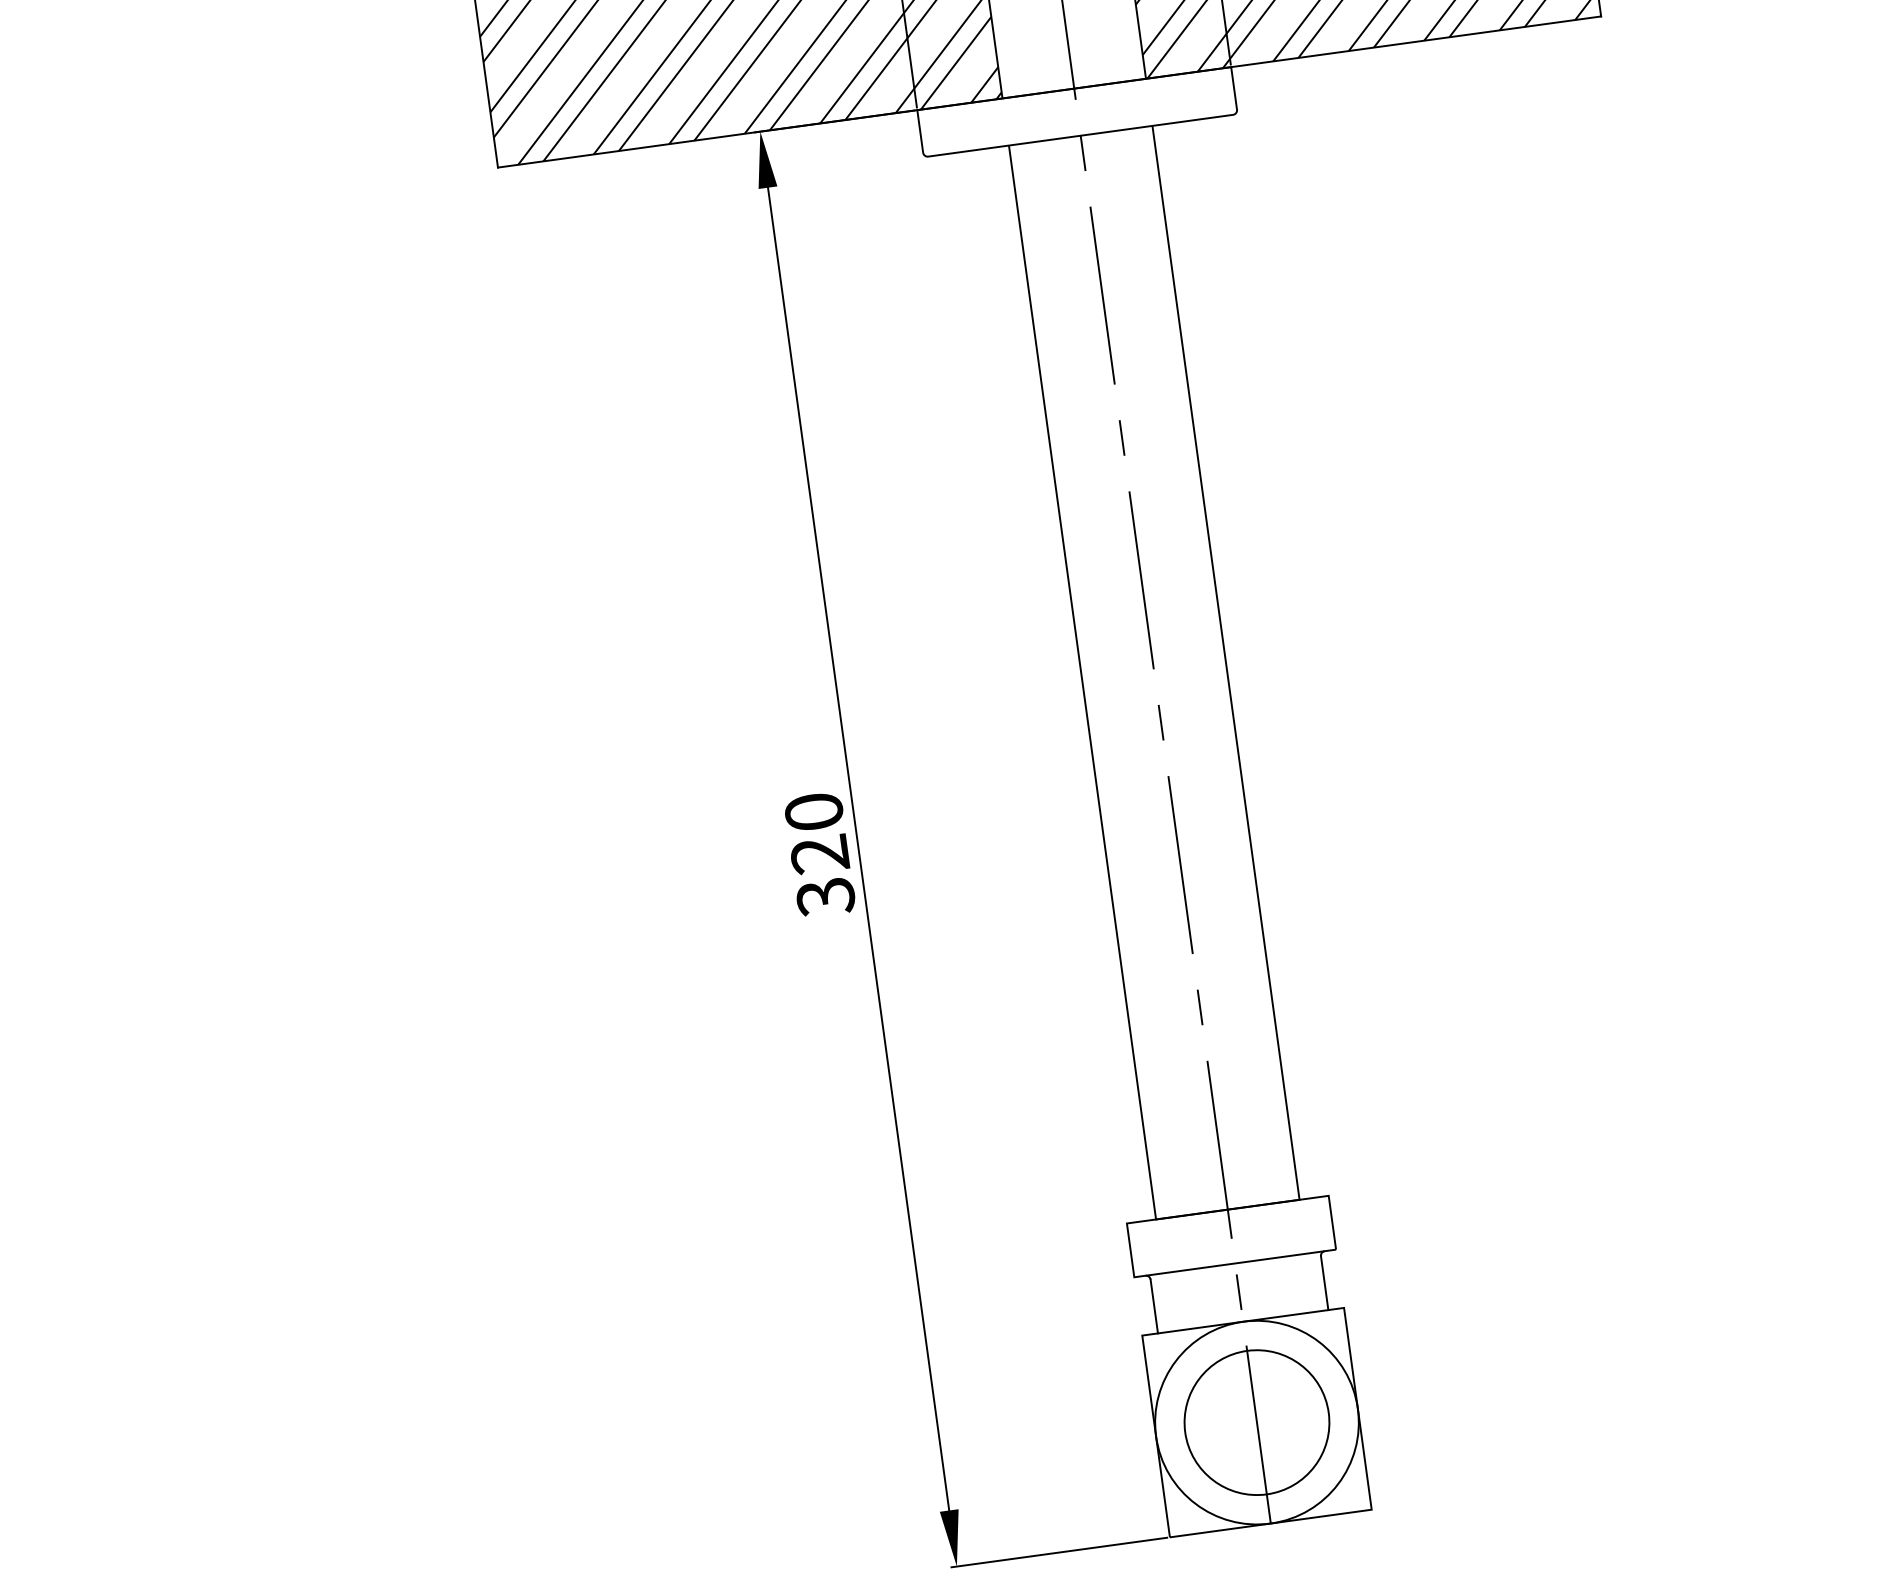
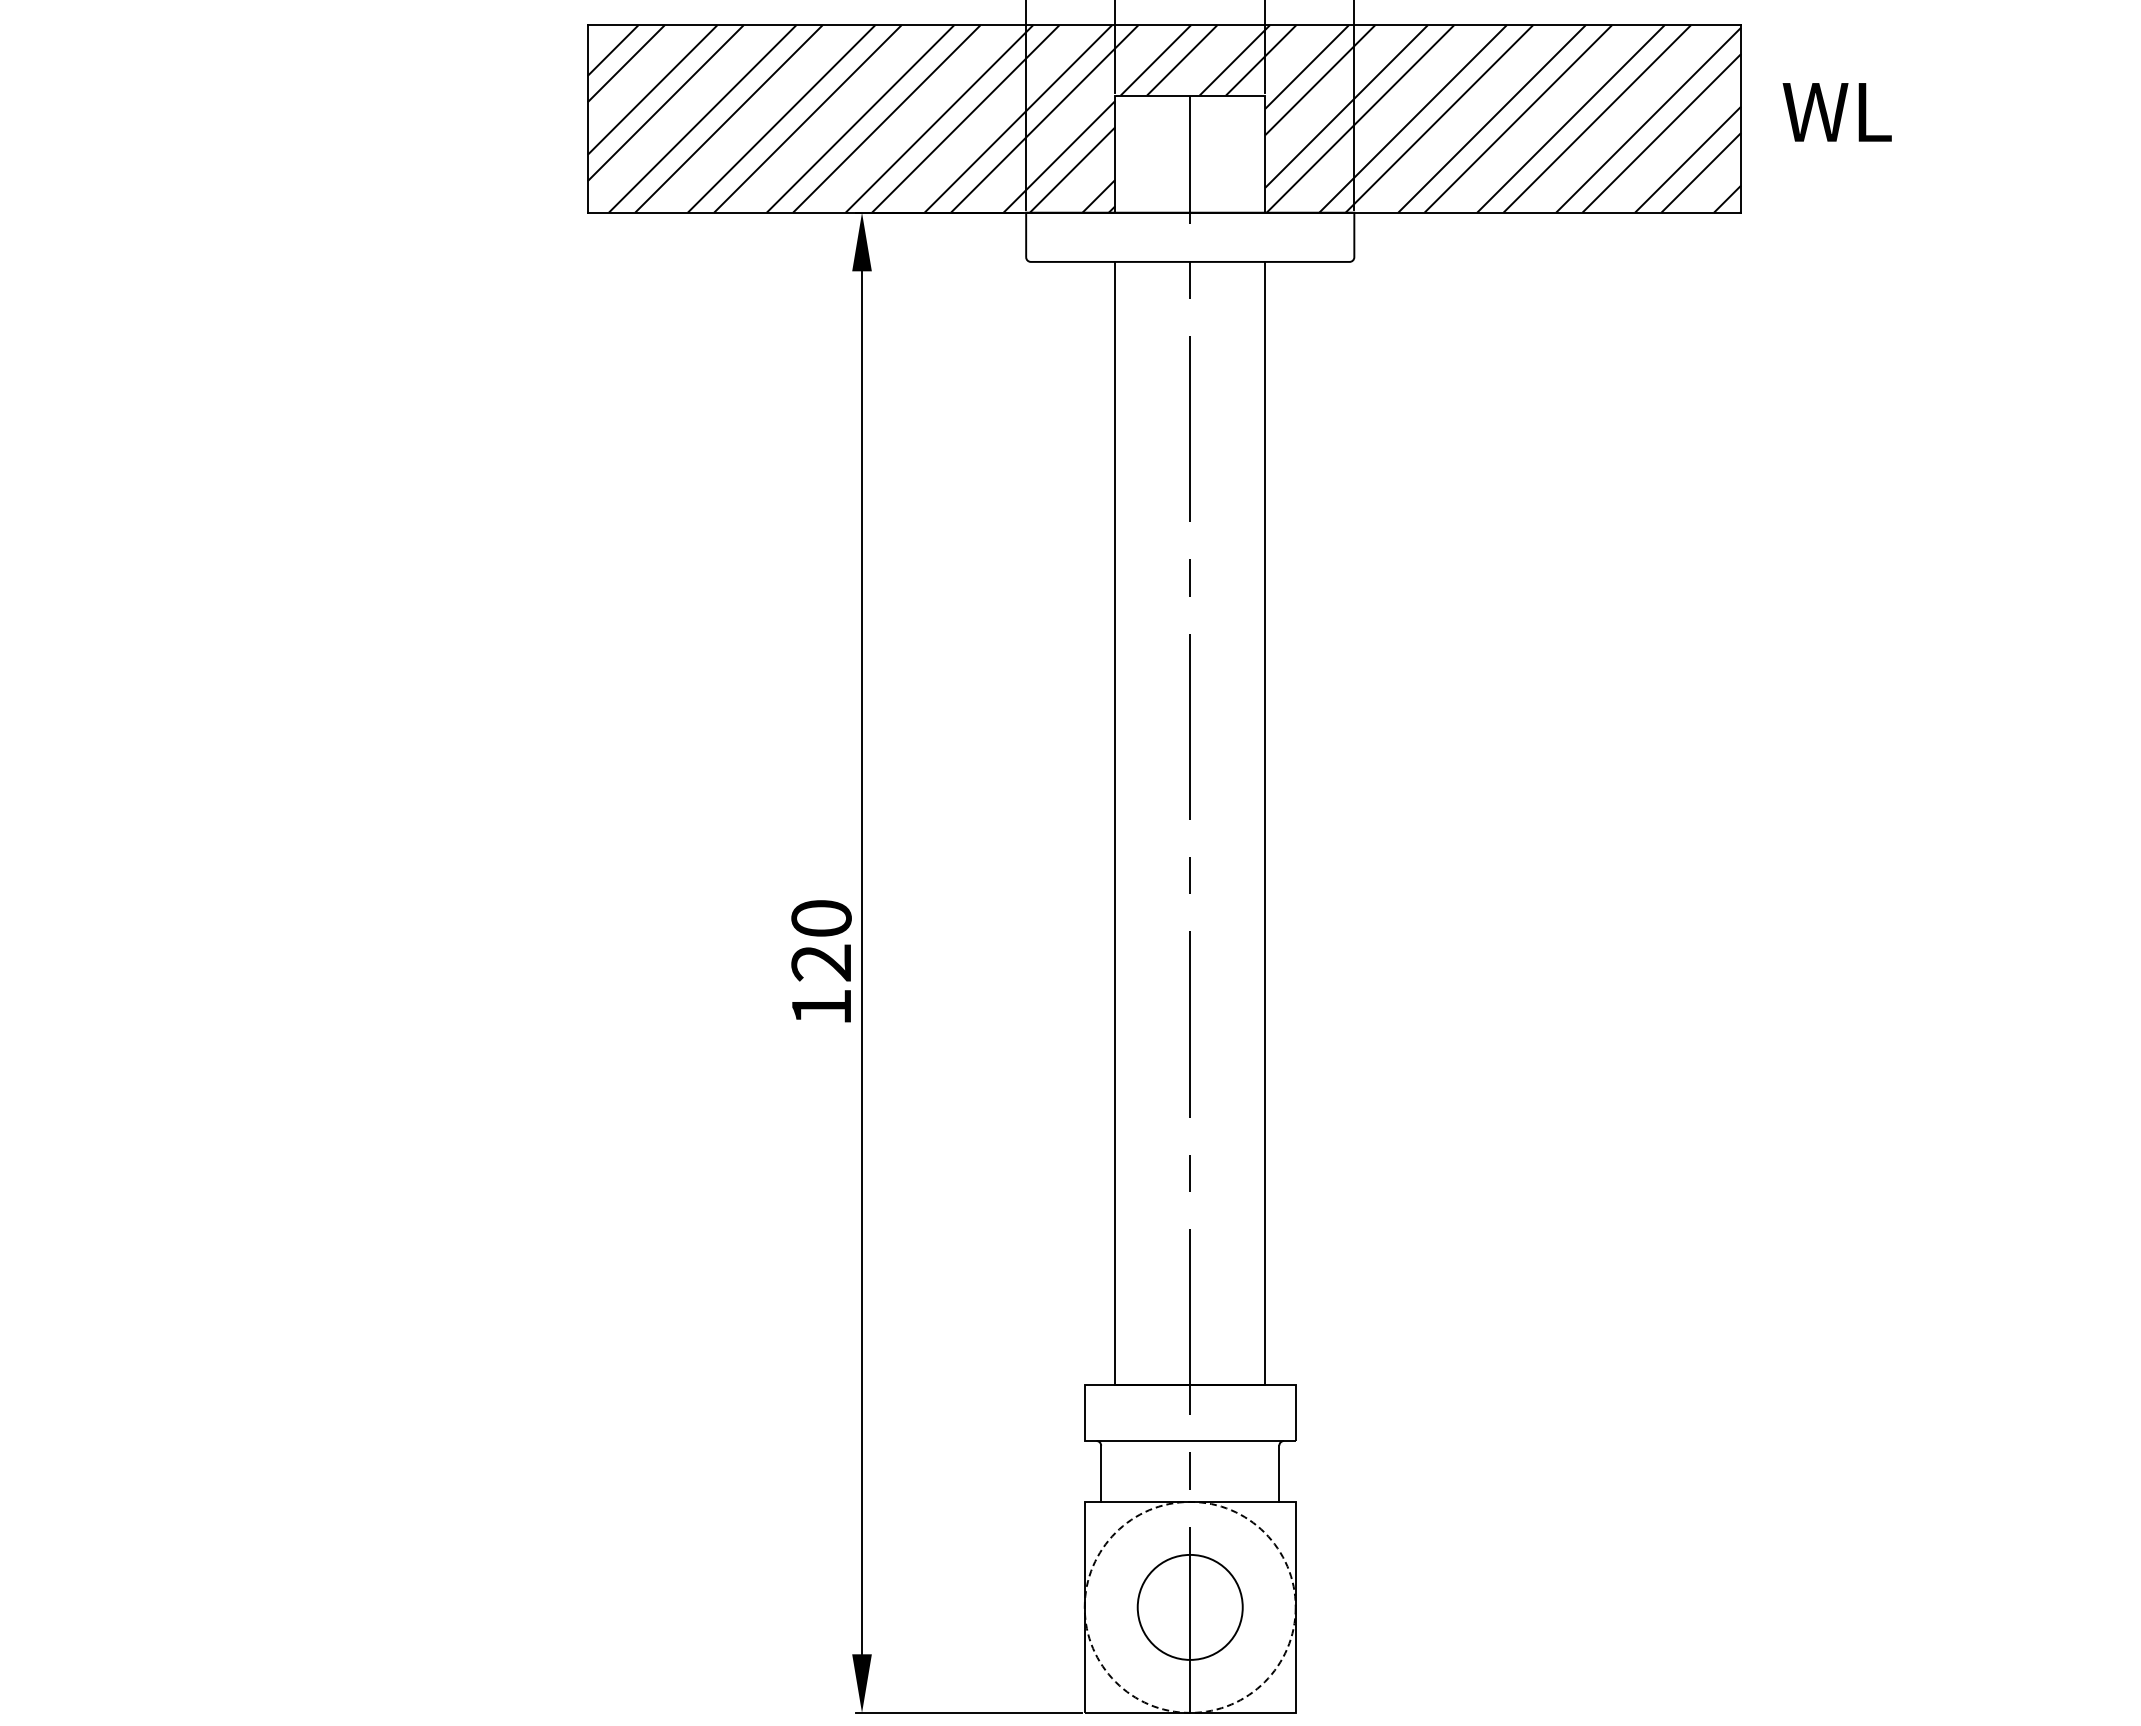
text: (825, 897) -> (821, 1007), 320 -> 120
circle: (1256, 1421) -> (1189, 1606), solid -> dashed
circle: (1257, 1422) -> (1190, 1607), size x0.7

